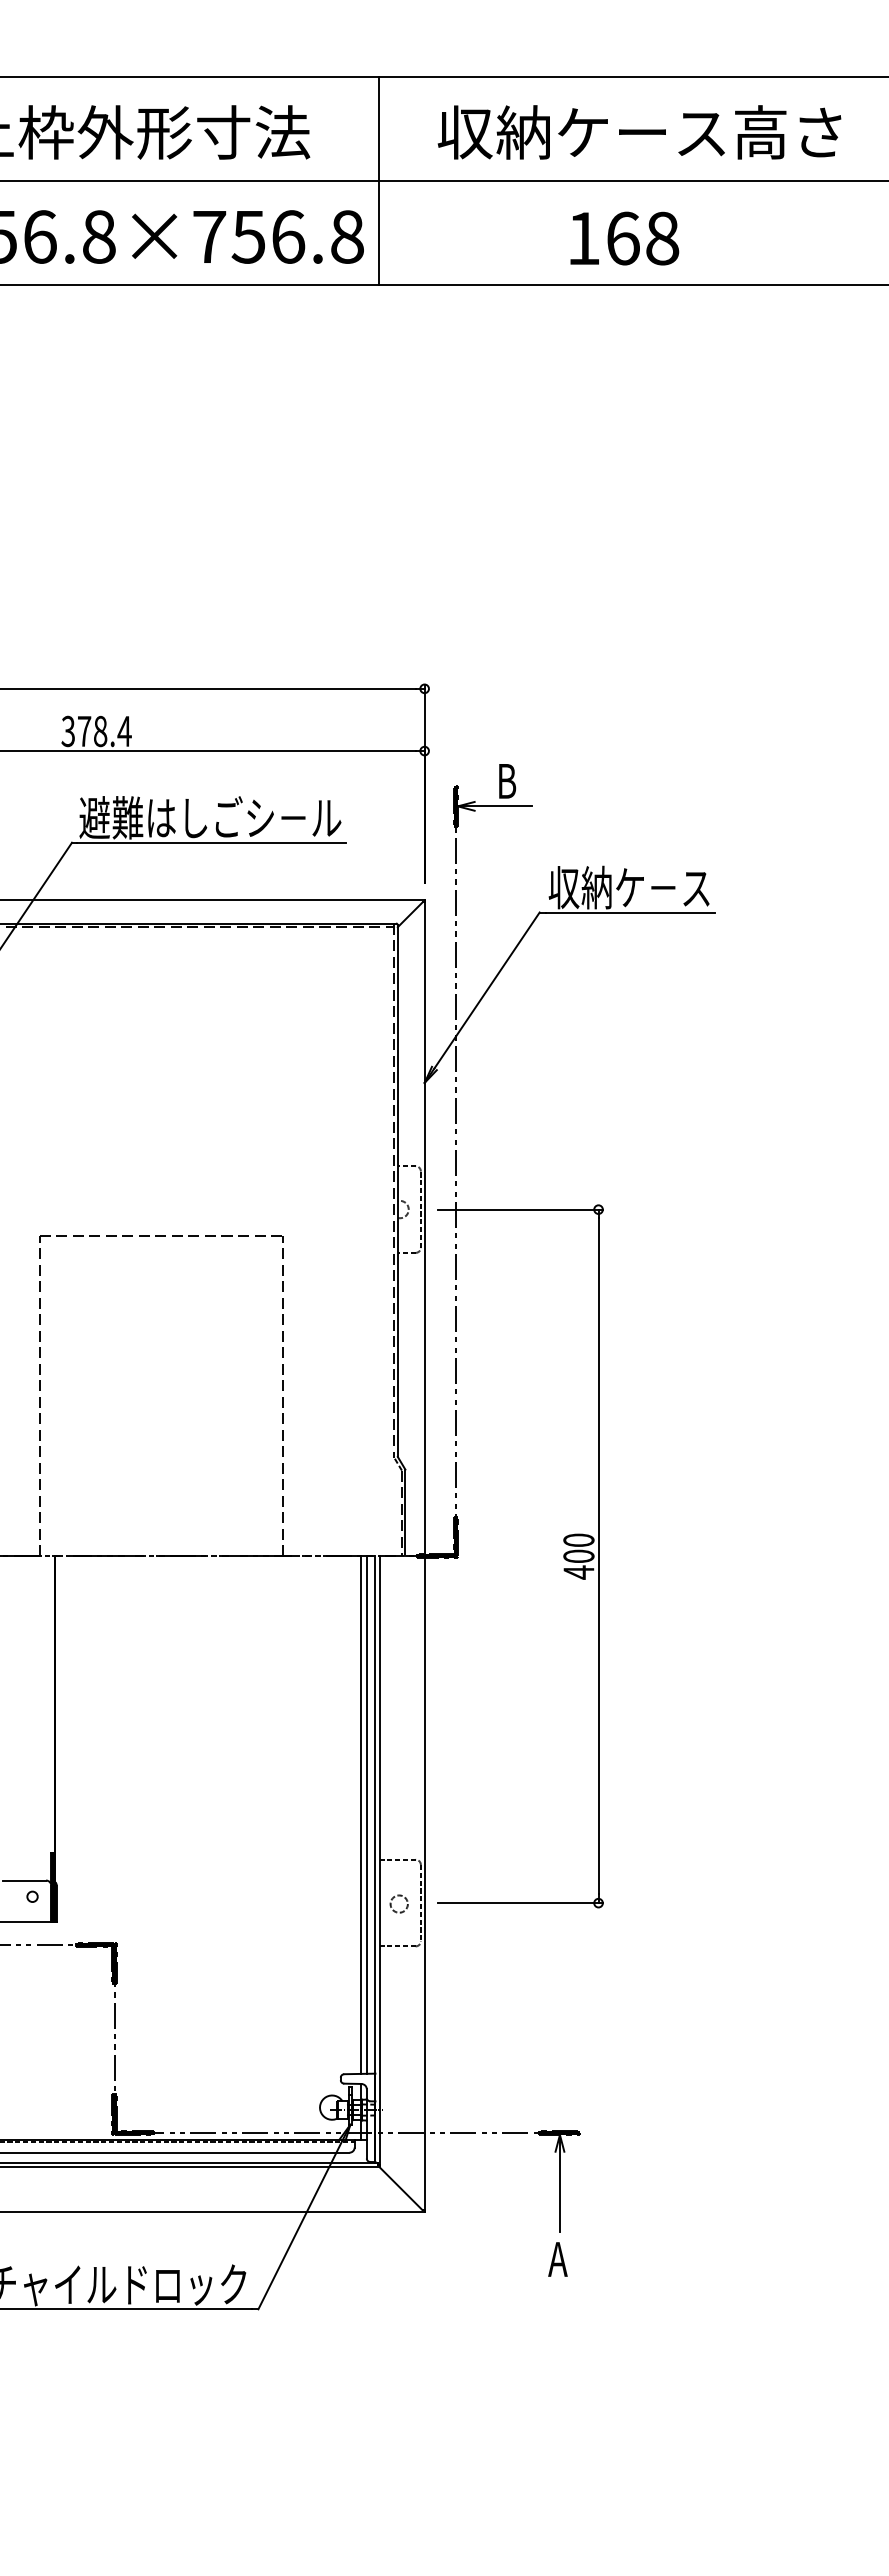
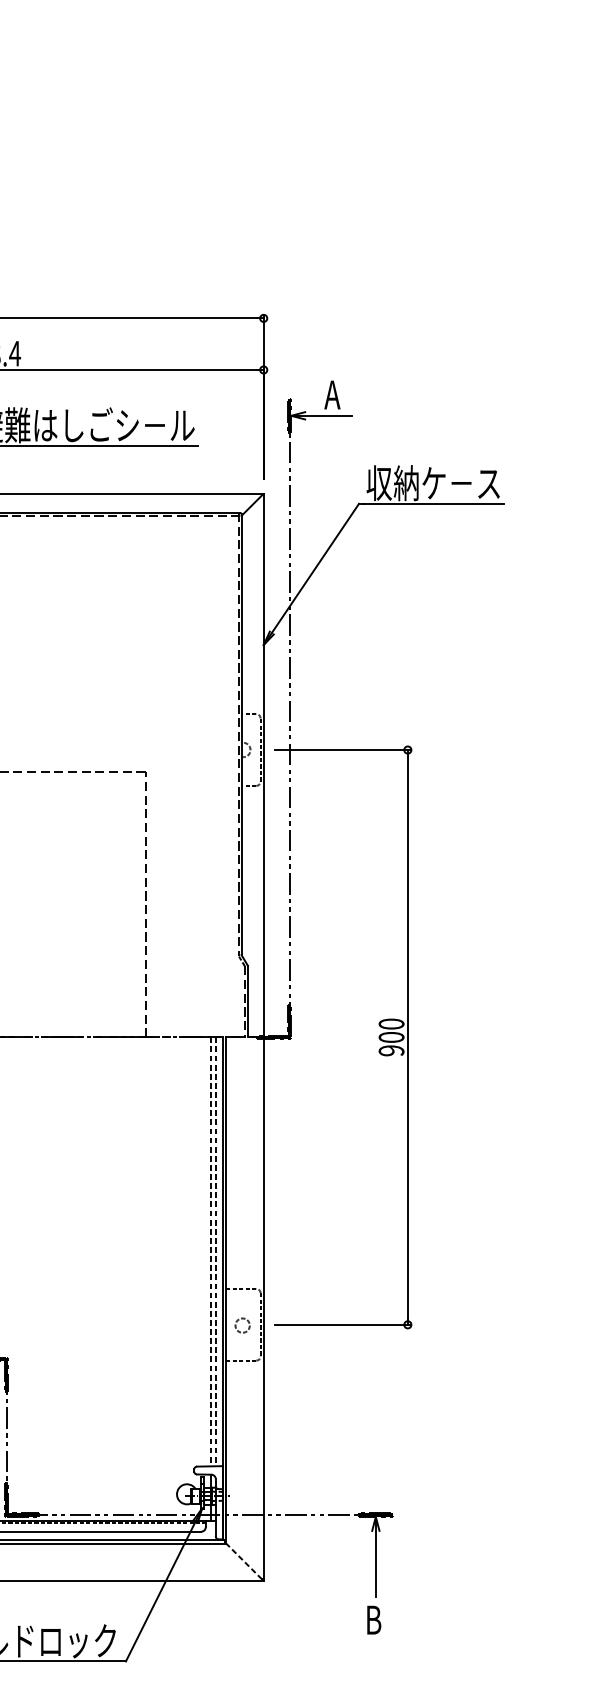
text: (507, 781) -> (332, 395), B -> A
text: (578, 1572) -> (391, 1050), 400 -> 900
line: (360, 1815) -> (210, 1252), solid -> dashed
line: (366, 1815) -> (215, 1252), solid -> dashed
line: (400, 2188) -> (243, 1561), solid -> dashed
text: (557, 2259) -> (373, 1620), A -> B

